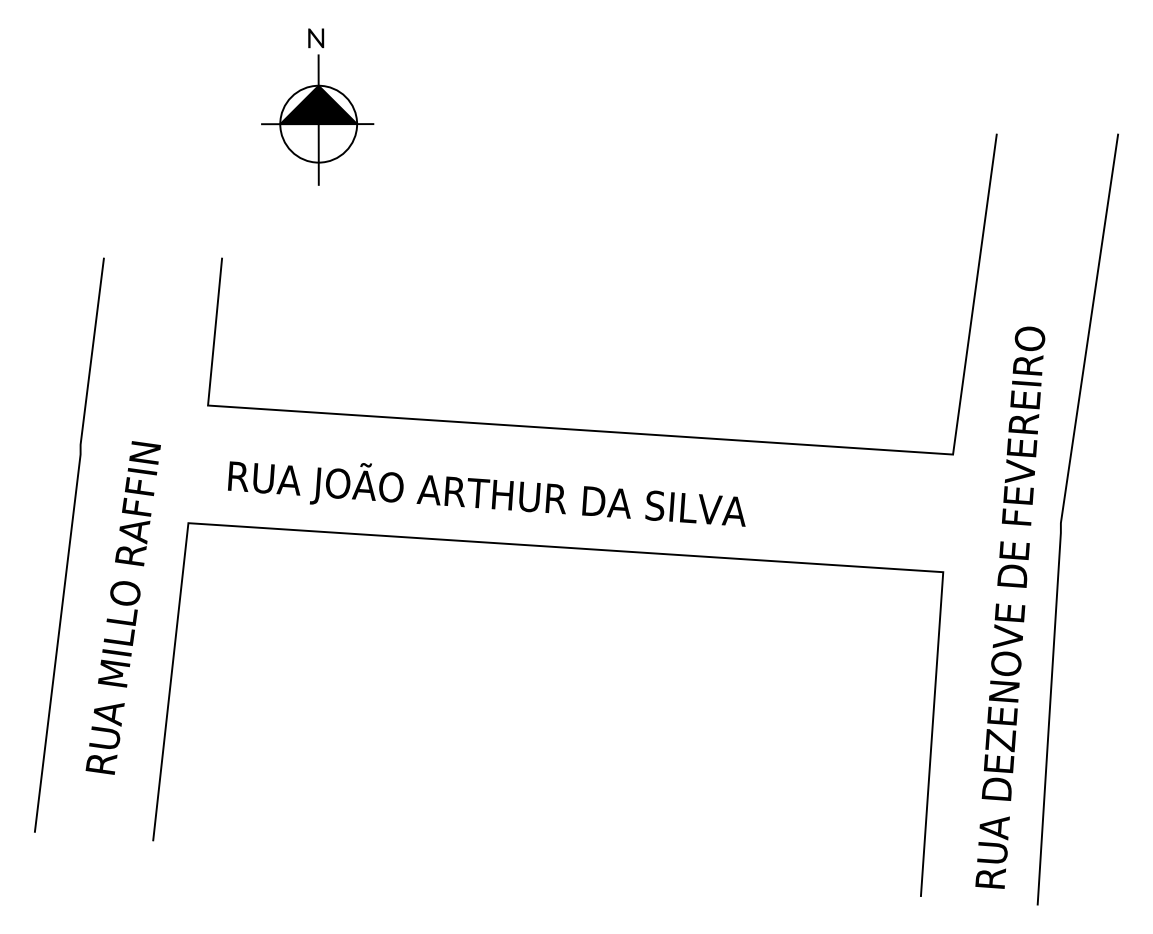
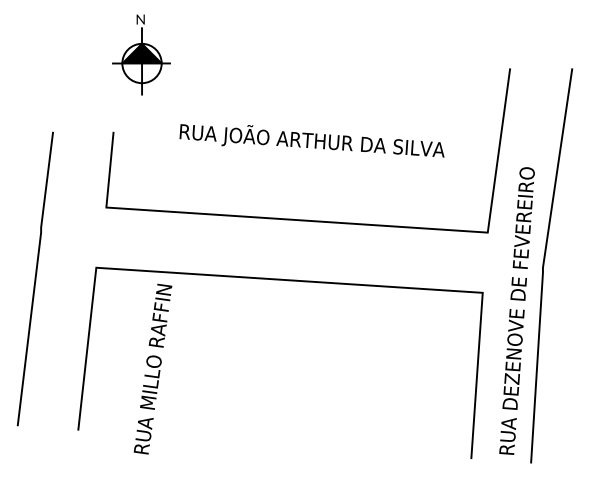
part: (317, 106) -> (141, 54), moved
text: (485, 493) -> (311, 140), moved
text: (122, 606) -> (152, 368), moved

